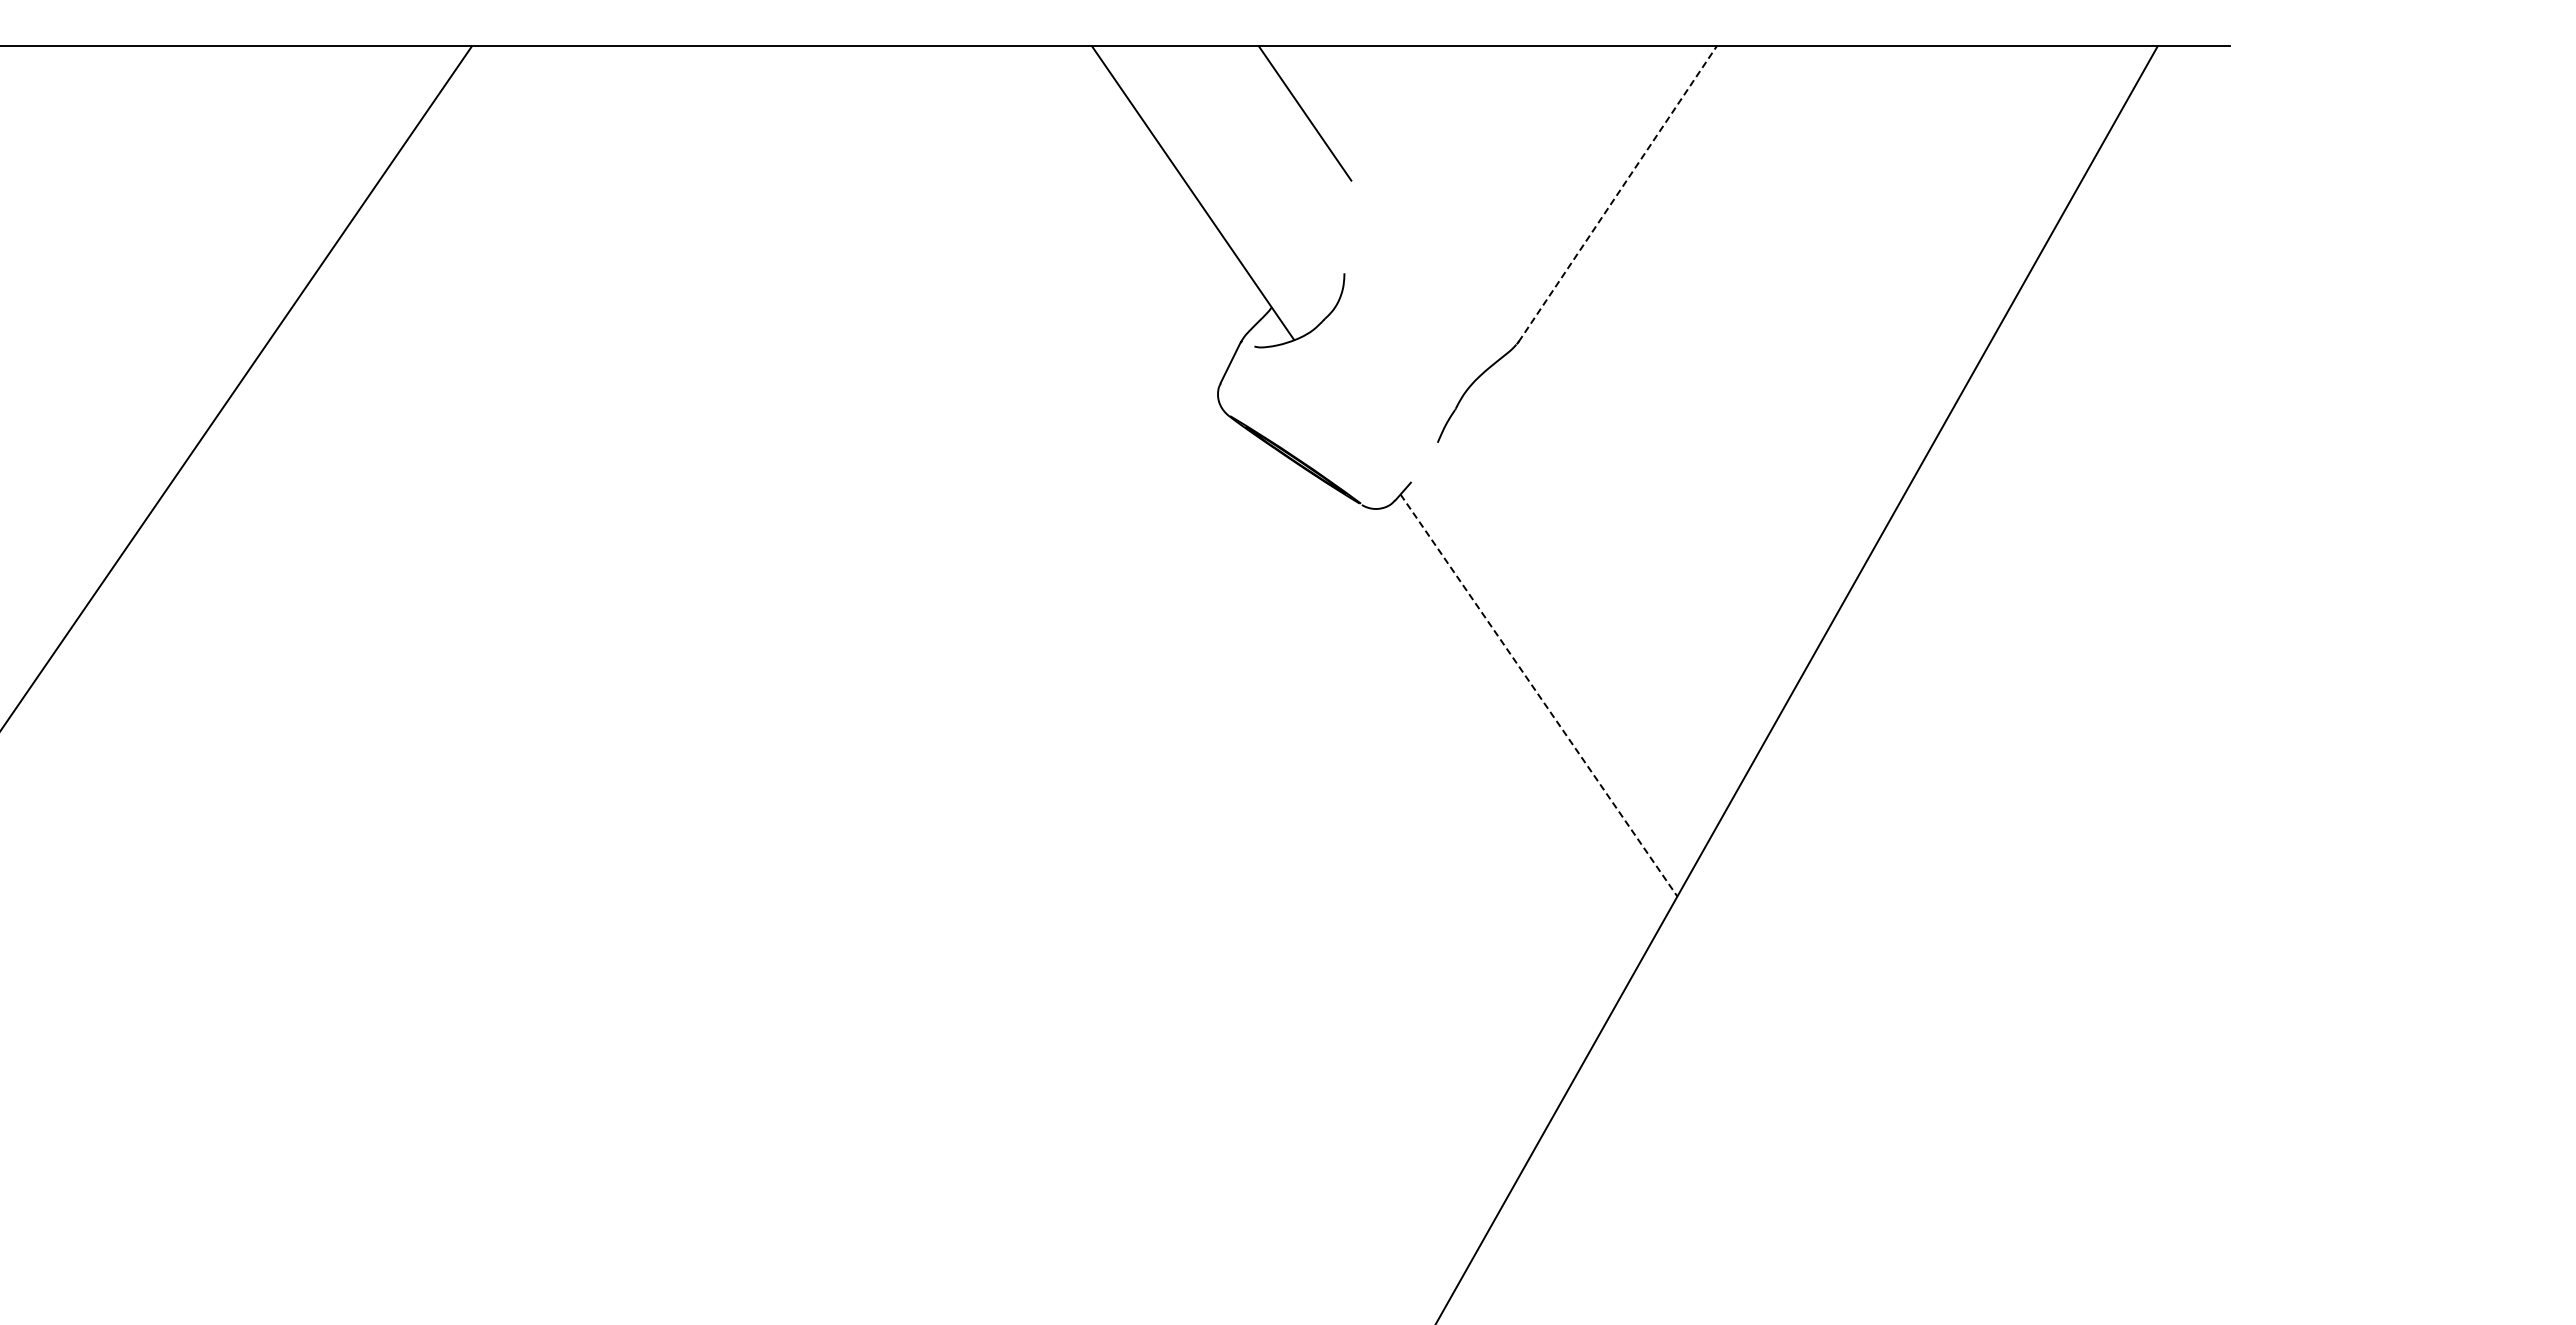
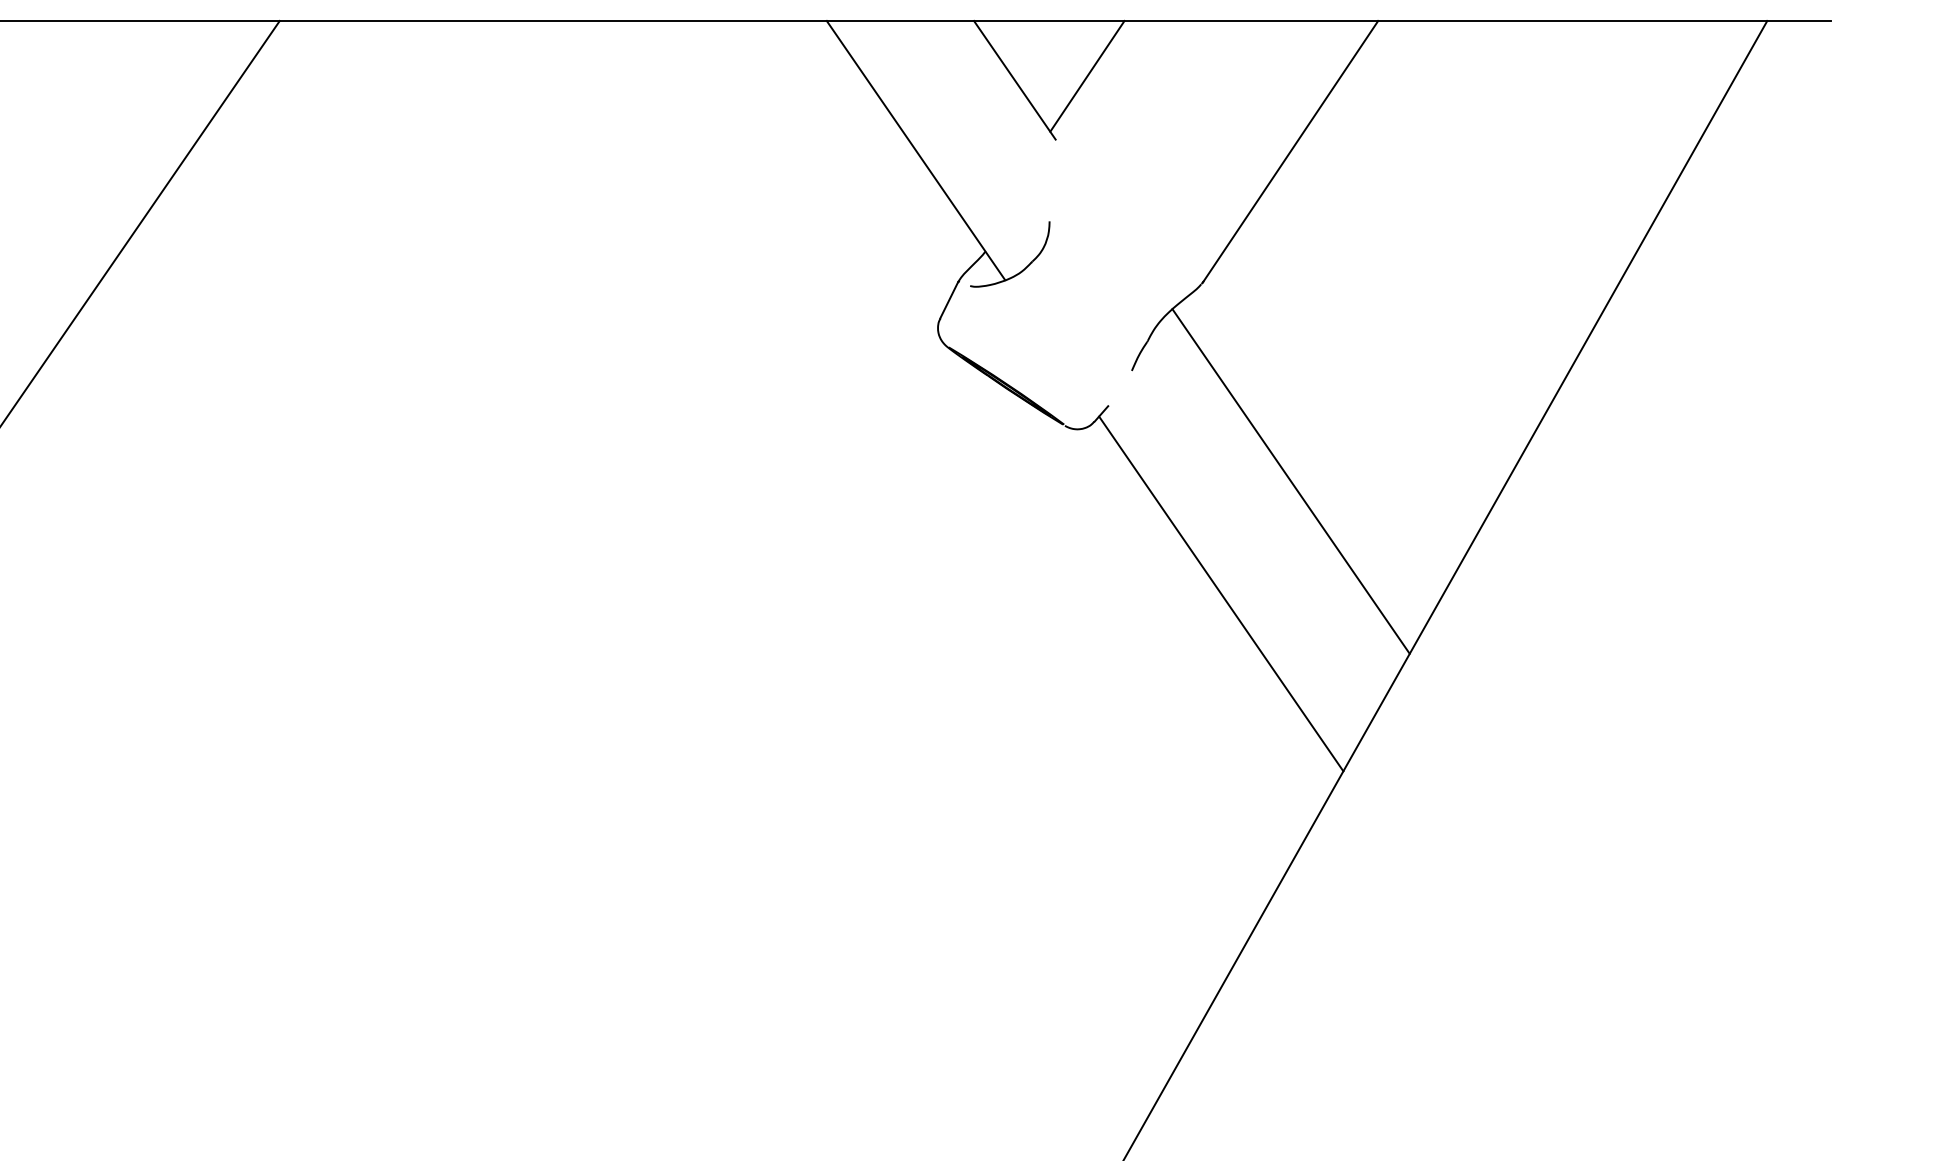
line: (1387, 108) -> (1087, 75), added
line: (1618, 193) -> (1291, 150), dashed -> solid
line: (1617, 567) -> (1290, 480), added
line: (1539, 695) -> (1221, 593), dashed -> solid

